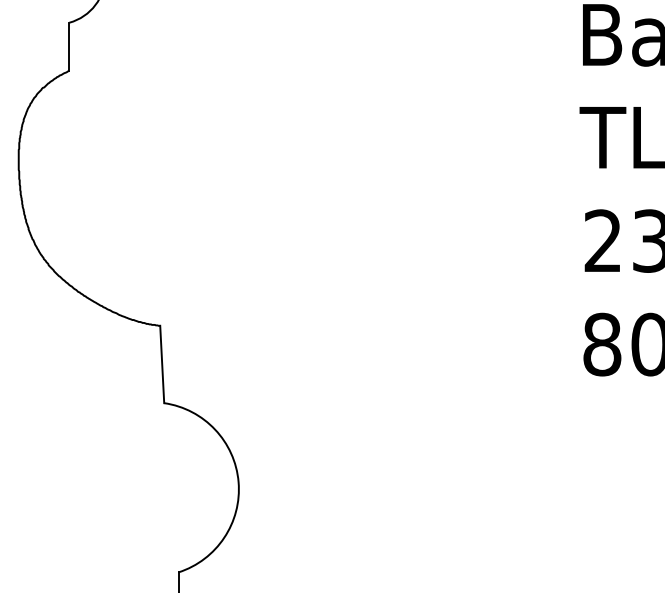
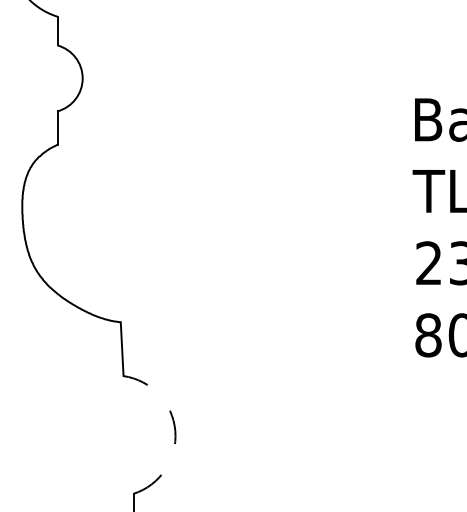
arc: (238, 482) -> (175, 431), solid -> dashed

